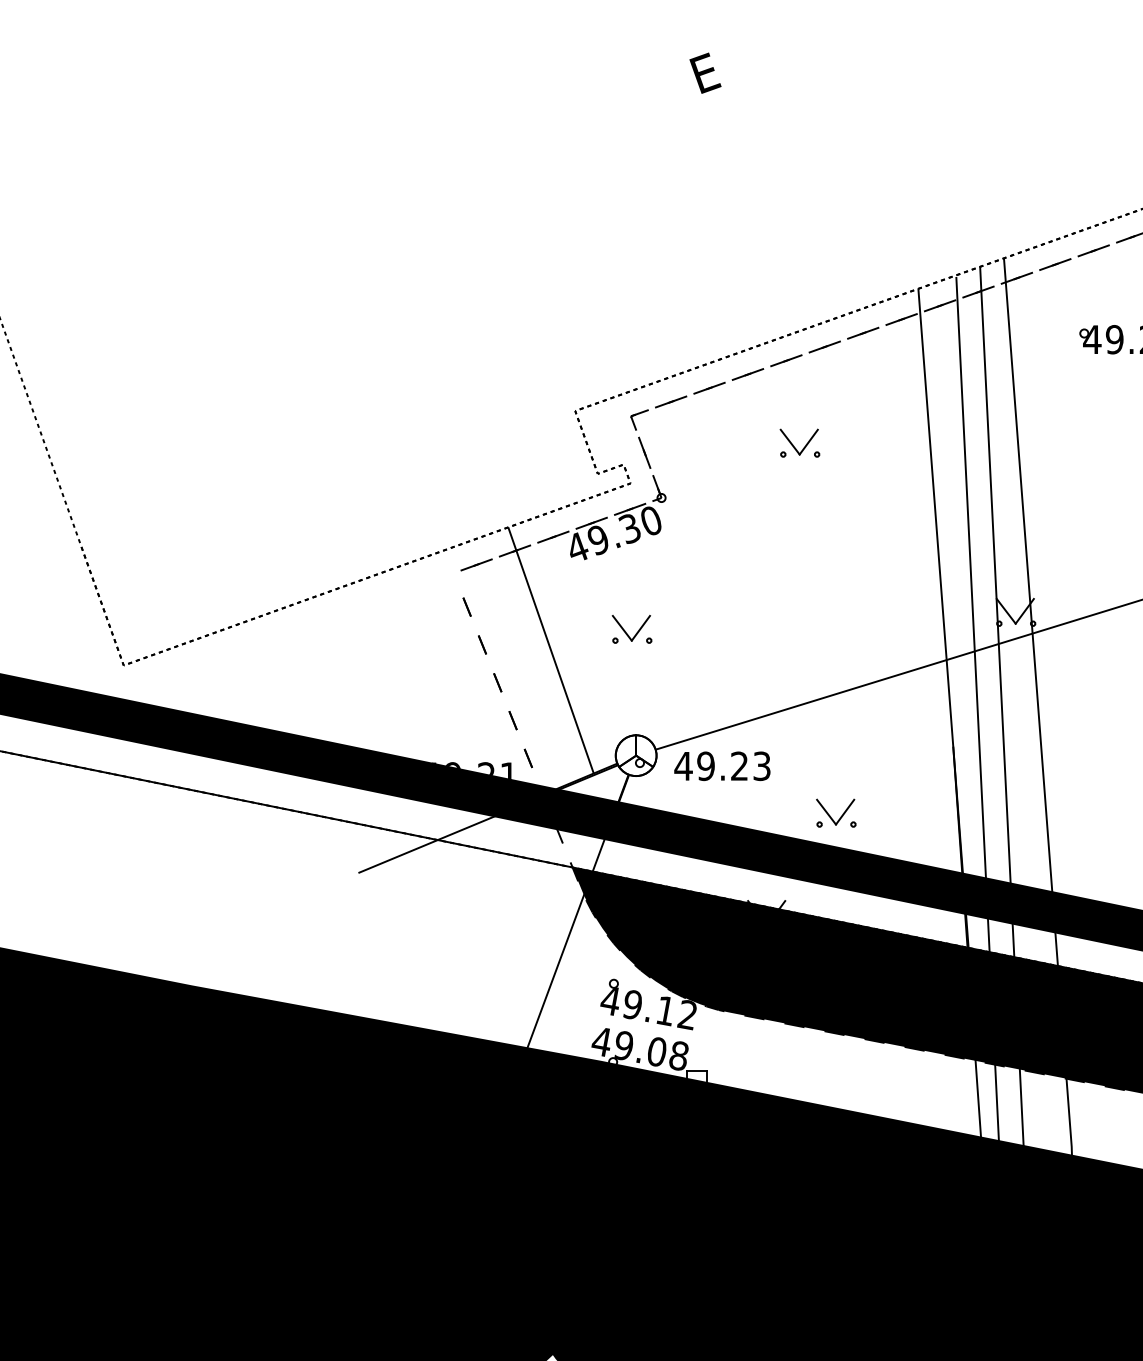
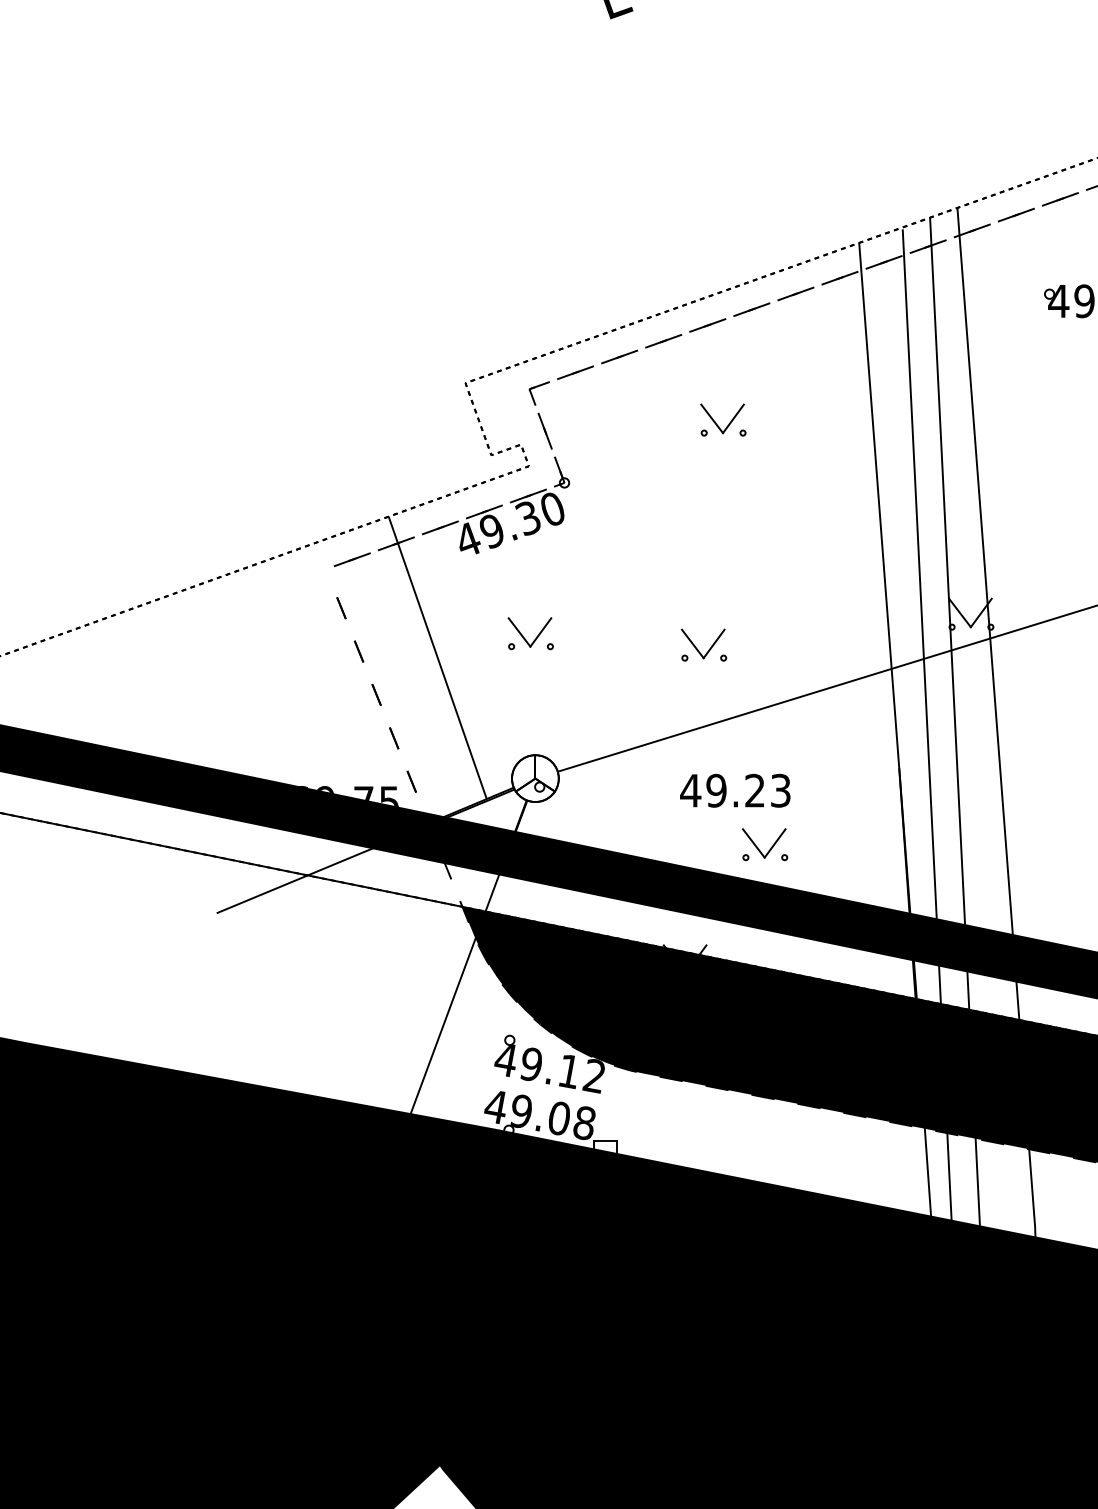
part: (782, 639) -> (703, 645), added
text: (722, 766) -> (735, 791), moved
text: (473, 771) -> (348, 796), 49.21 -> 69.75

